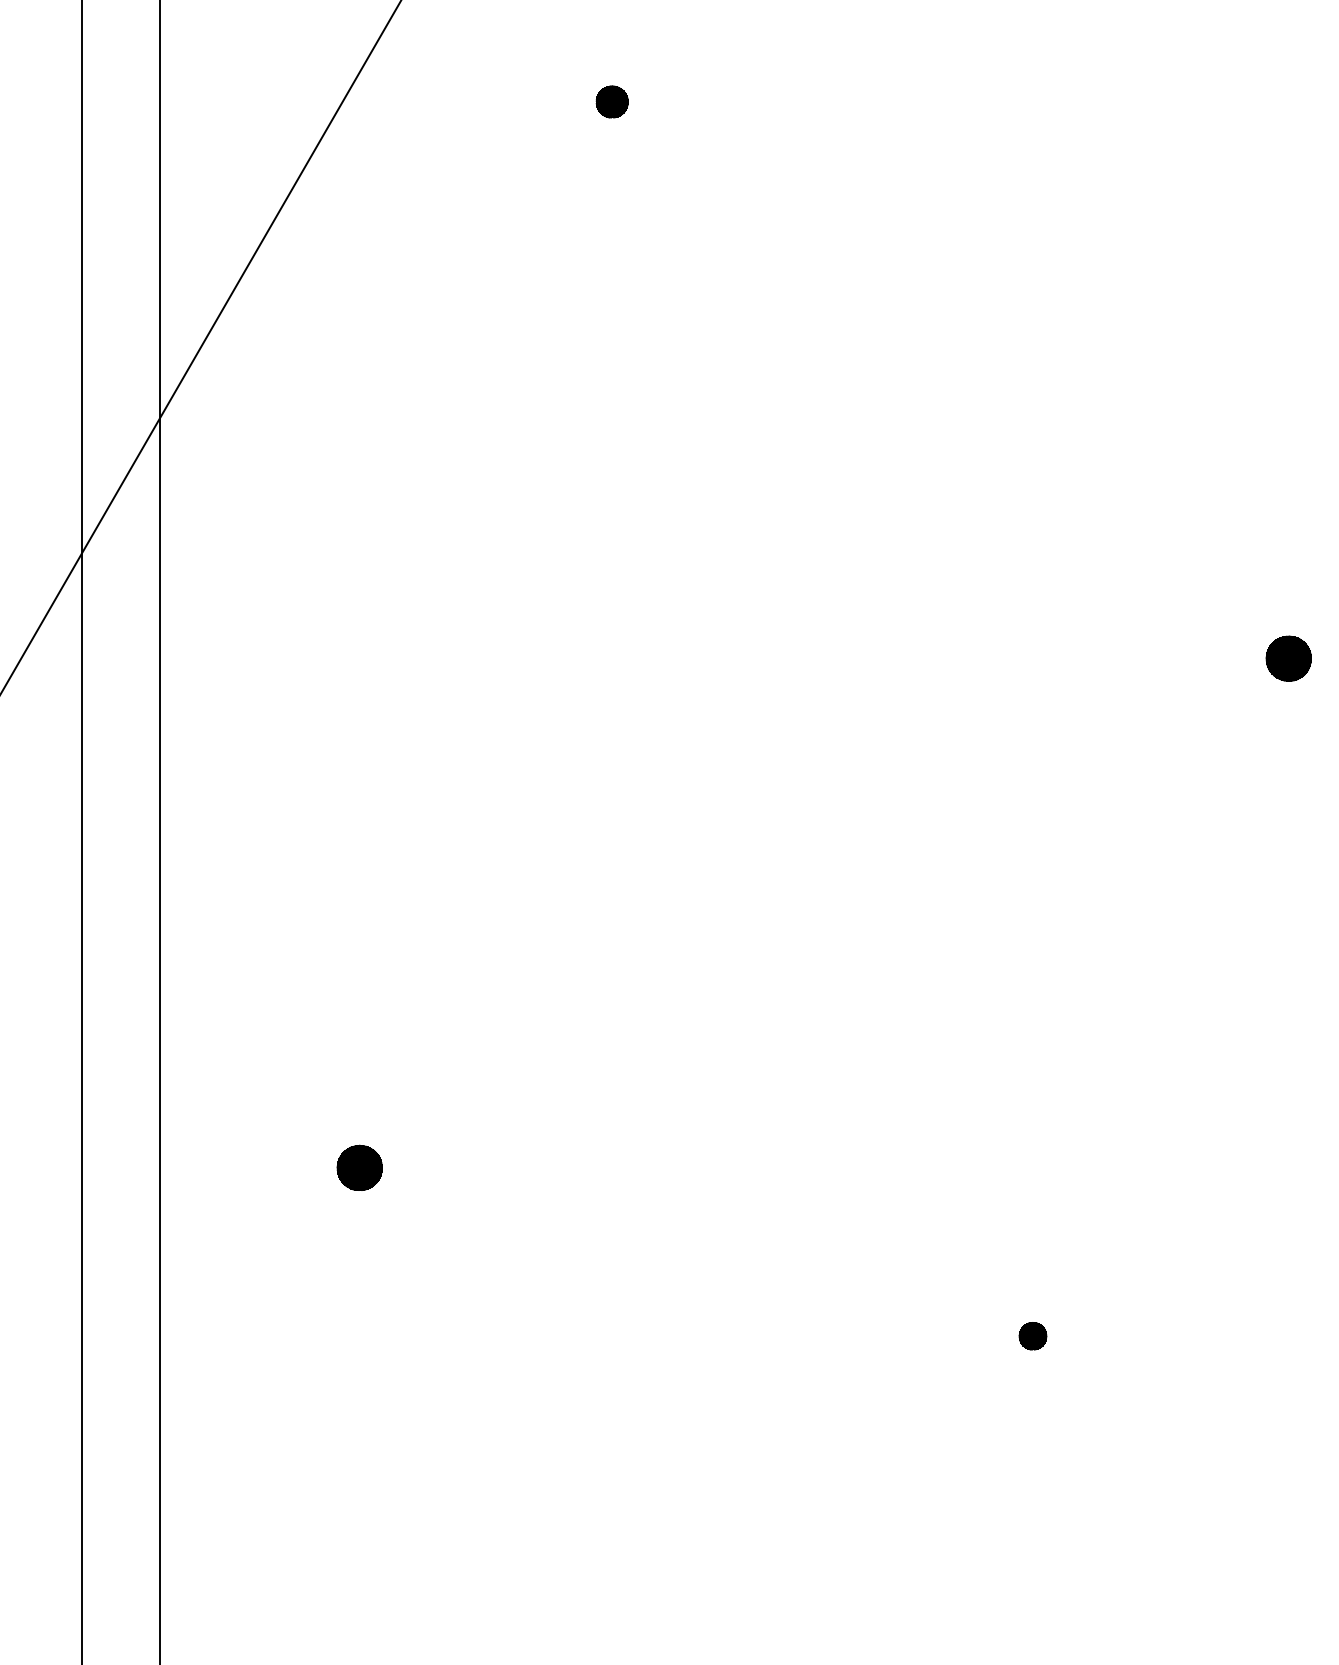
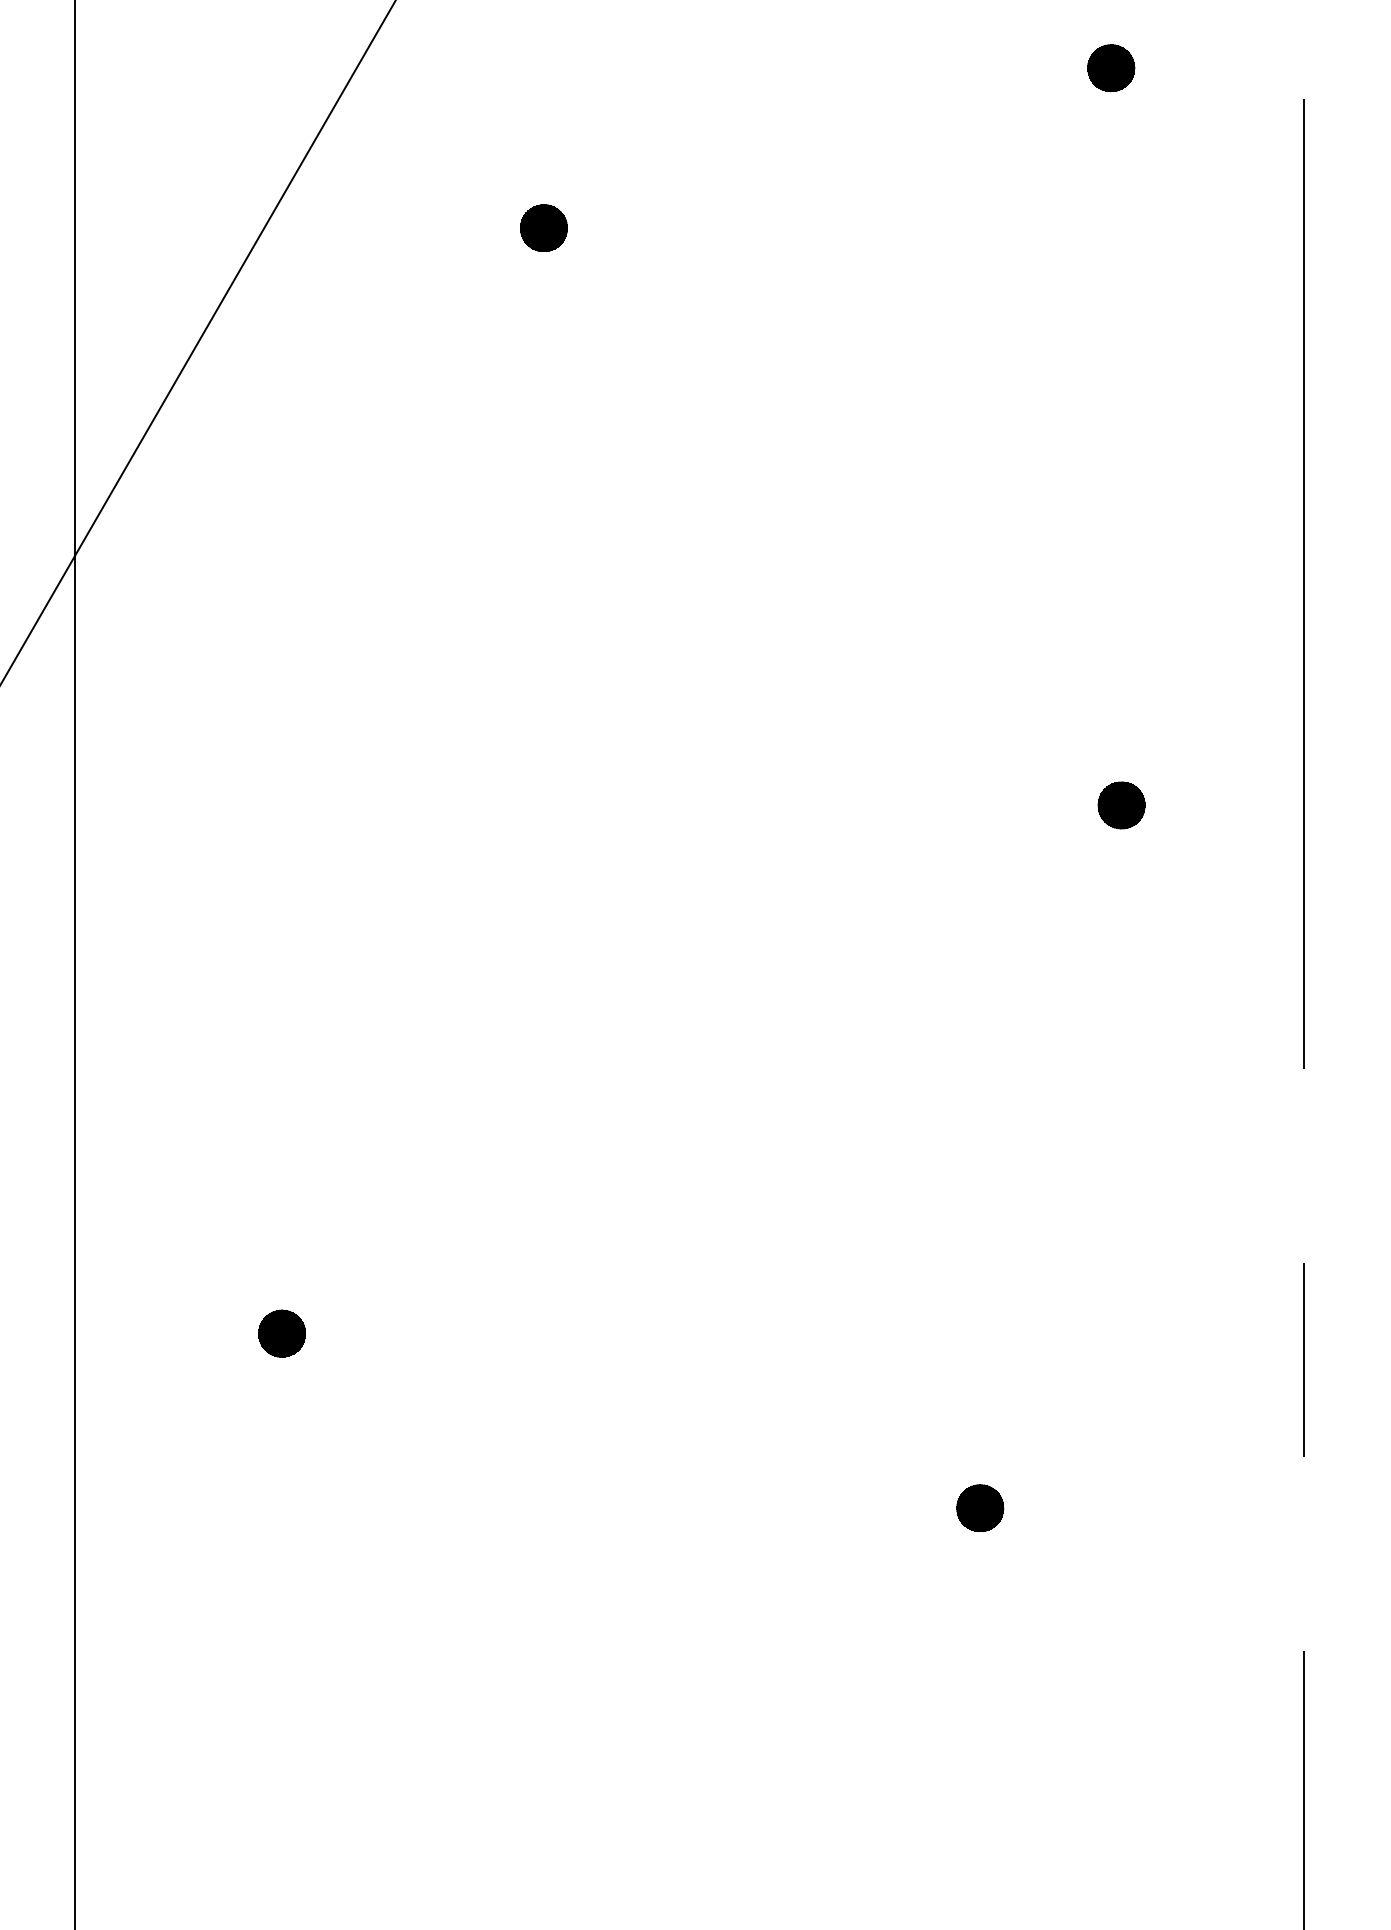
part: (611, 101) -> (543, 227), size x1.43
part: (1288, 658) -> (1121, 805), moved
part: (1033, 1335) -> (980, 1507), size x1.67

